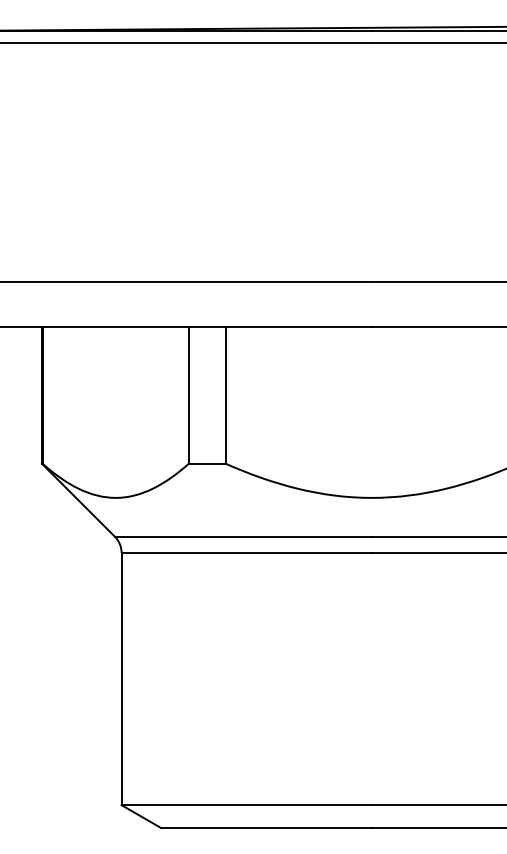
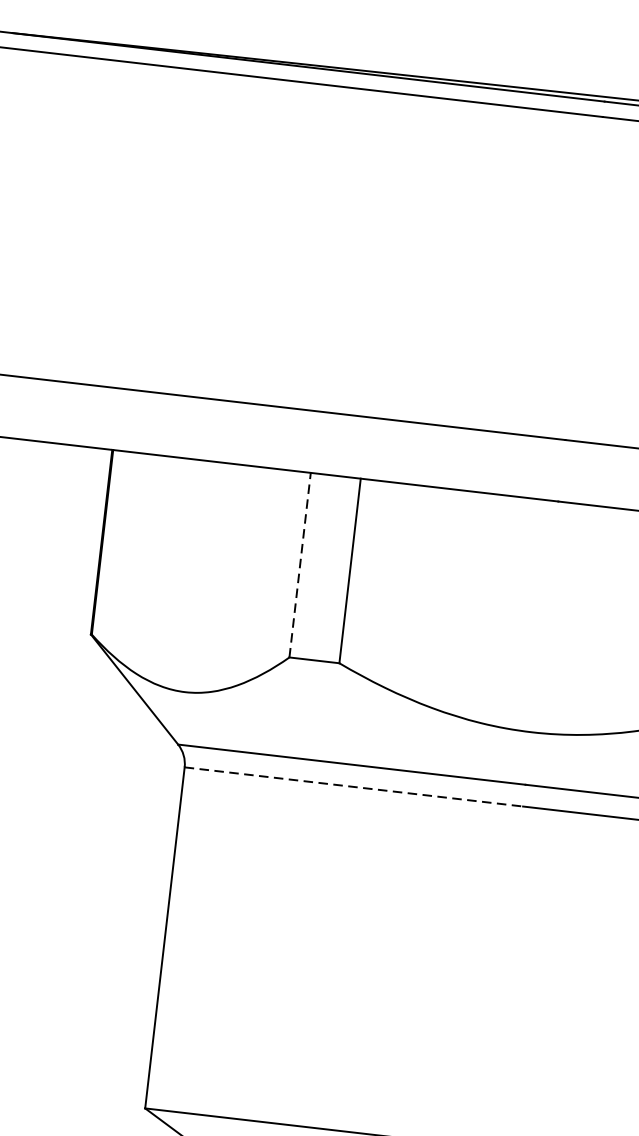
line: (188, 394) -> (299, 563), solid -> dashed
line: (247, 552) -> (354, 786), solid -> dashed

